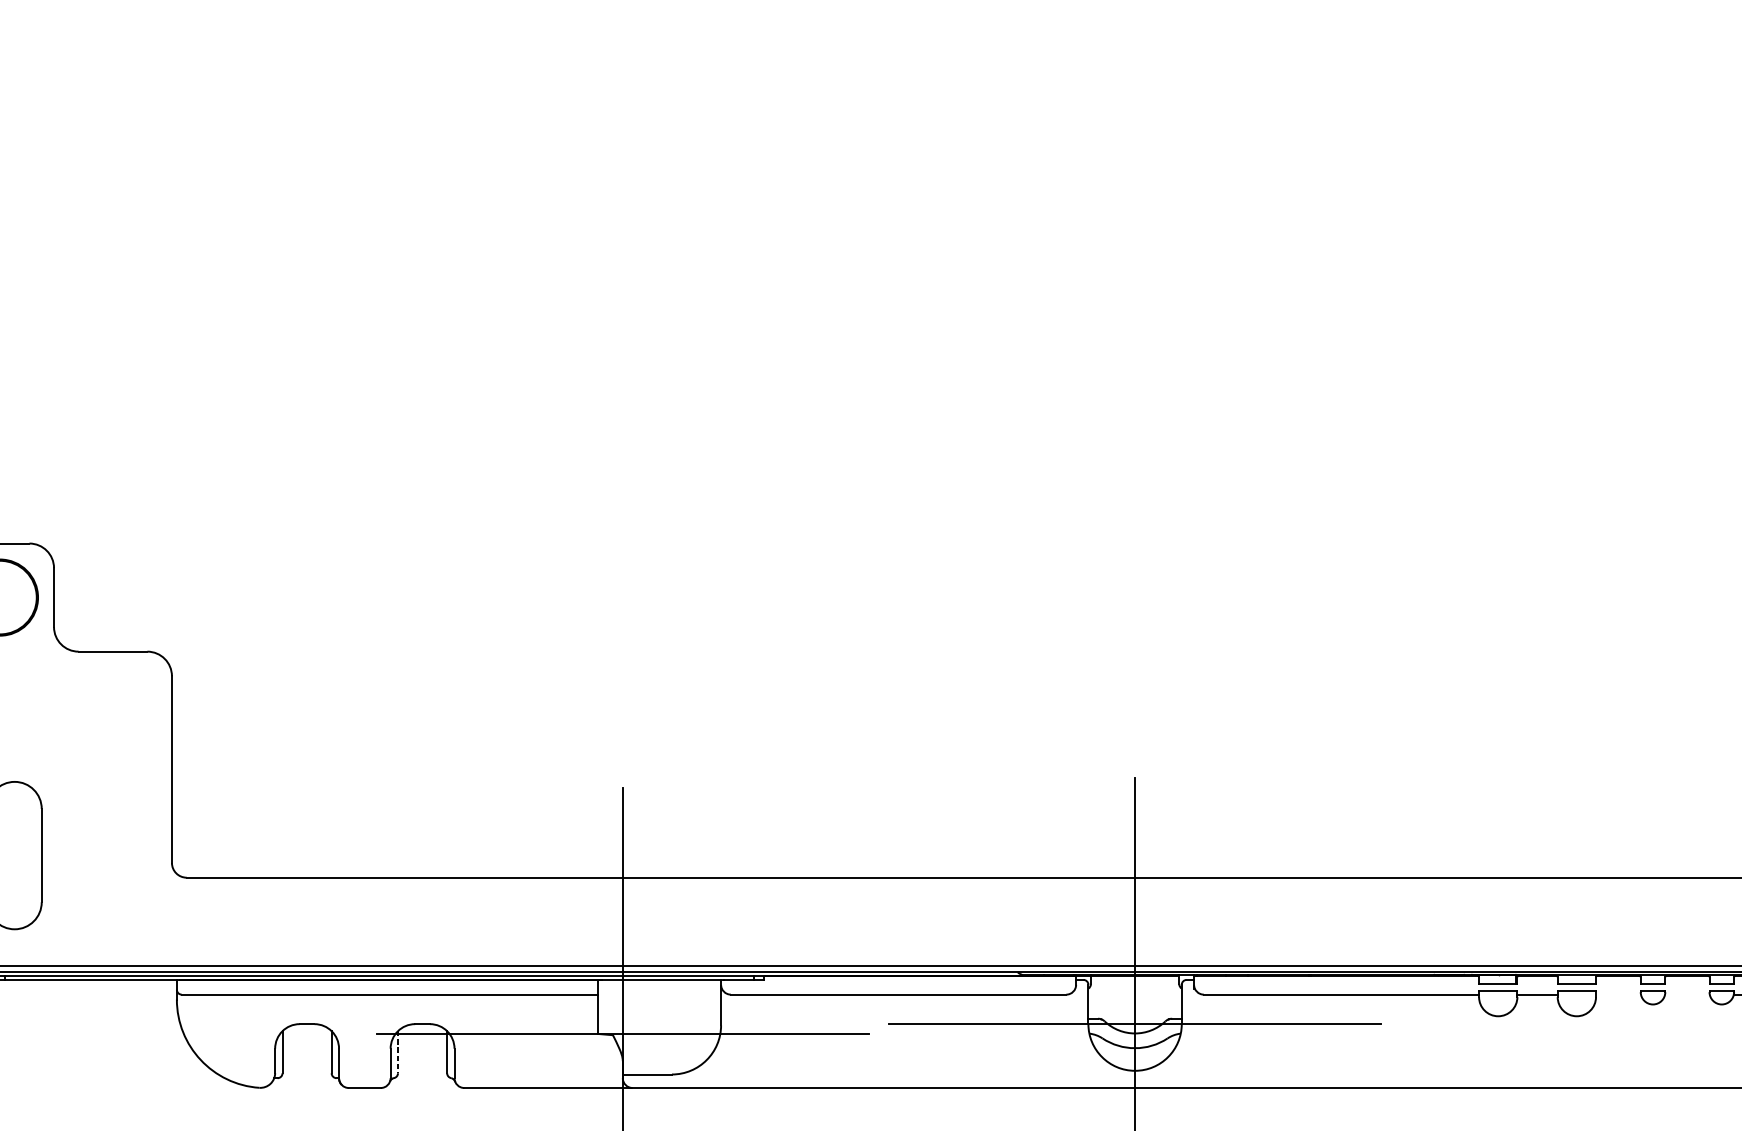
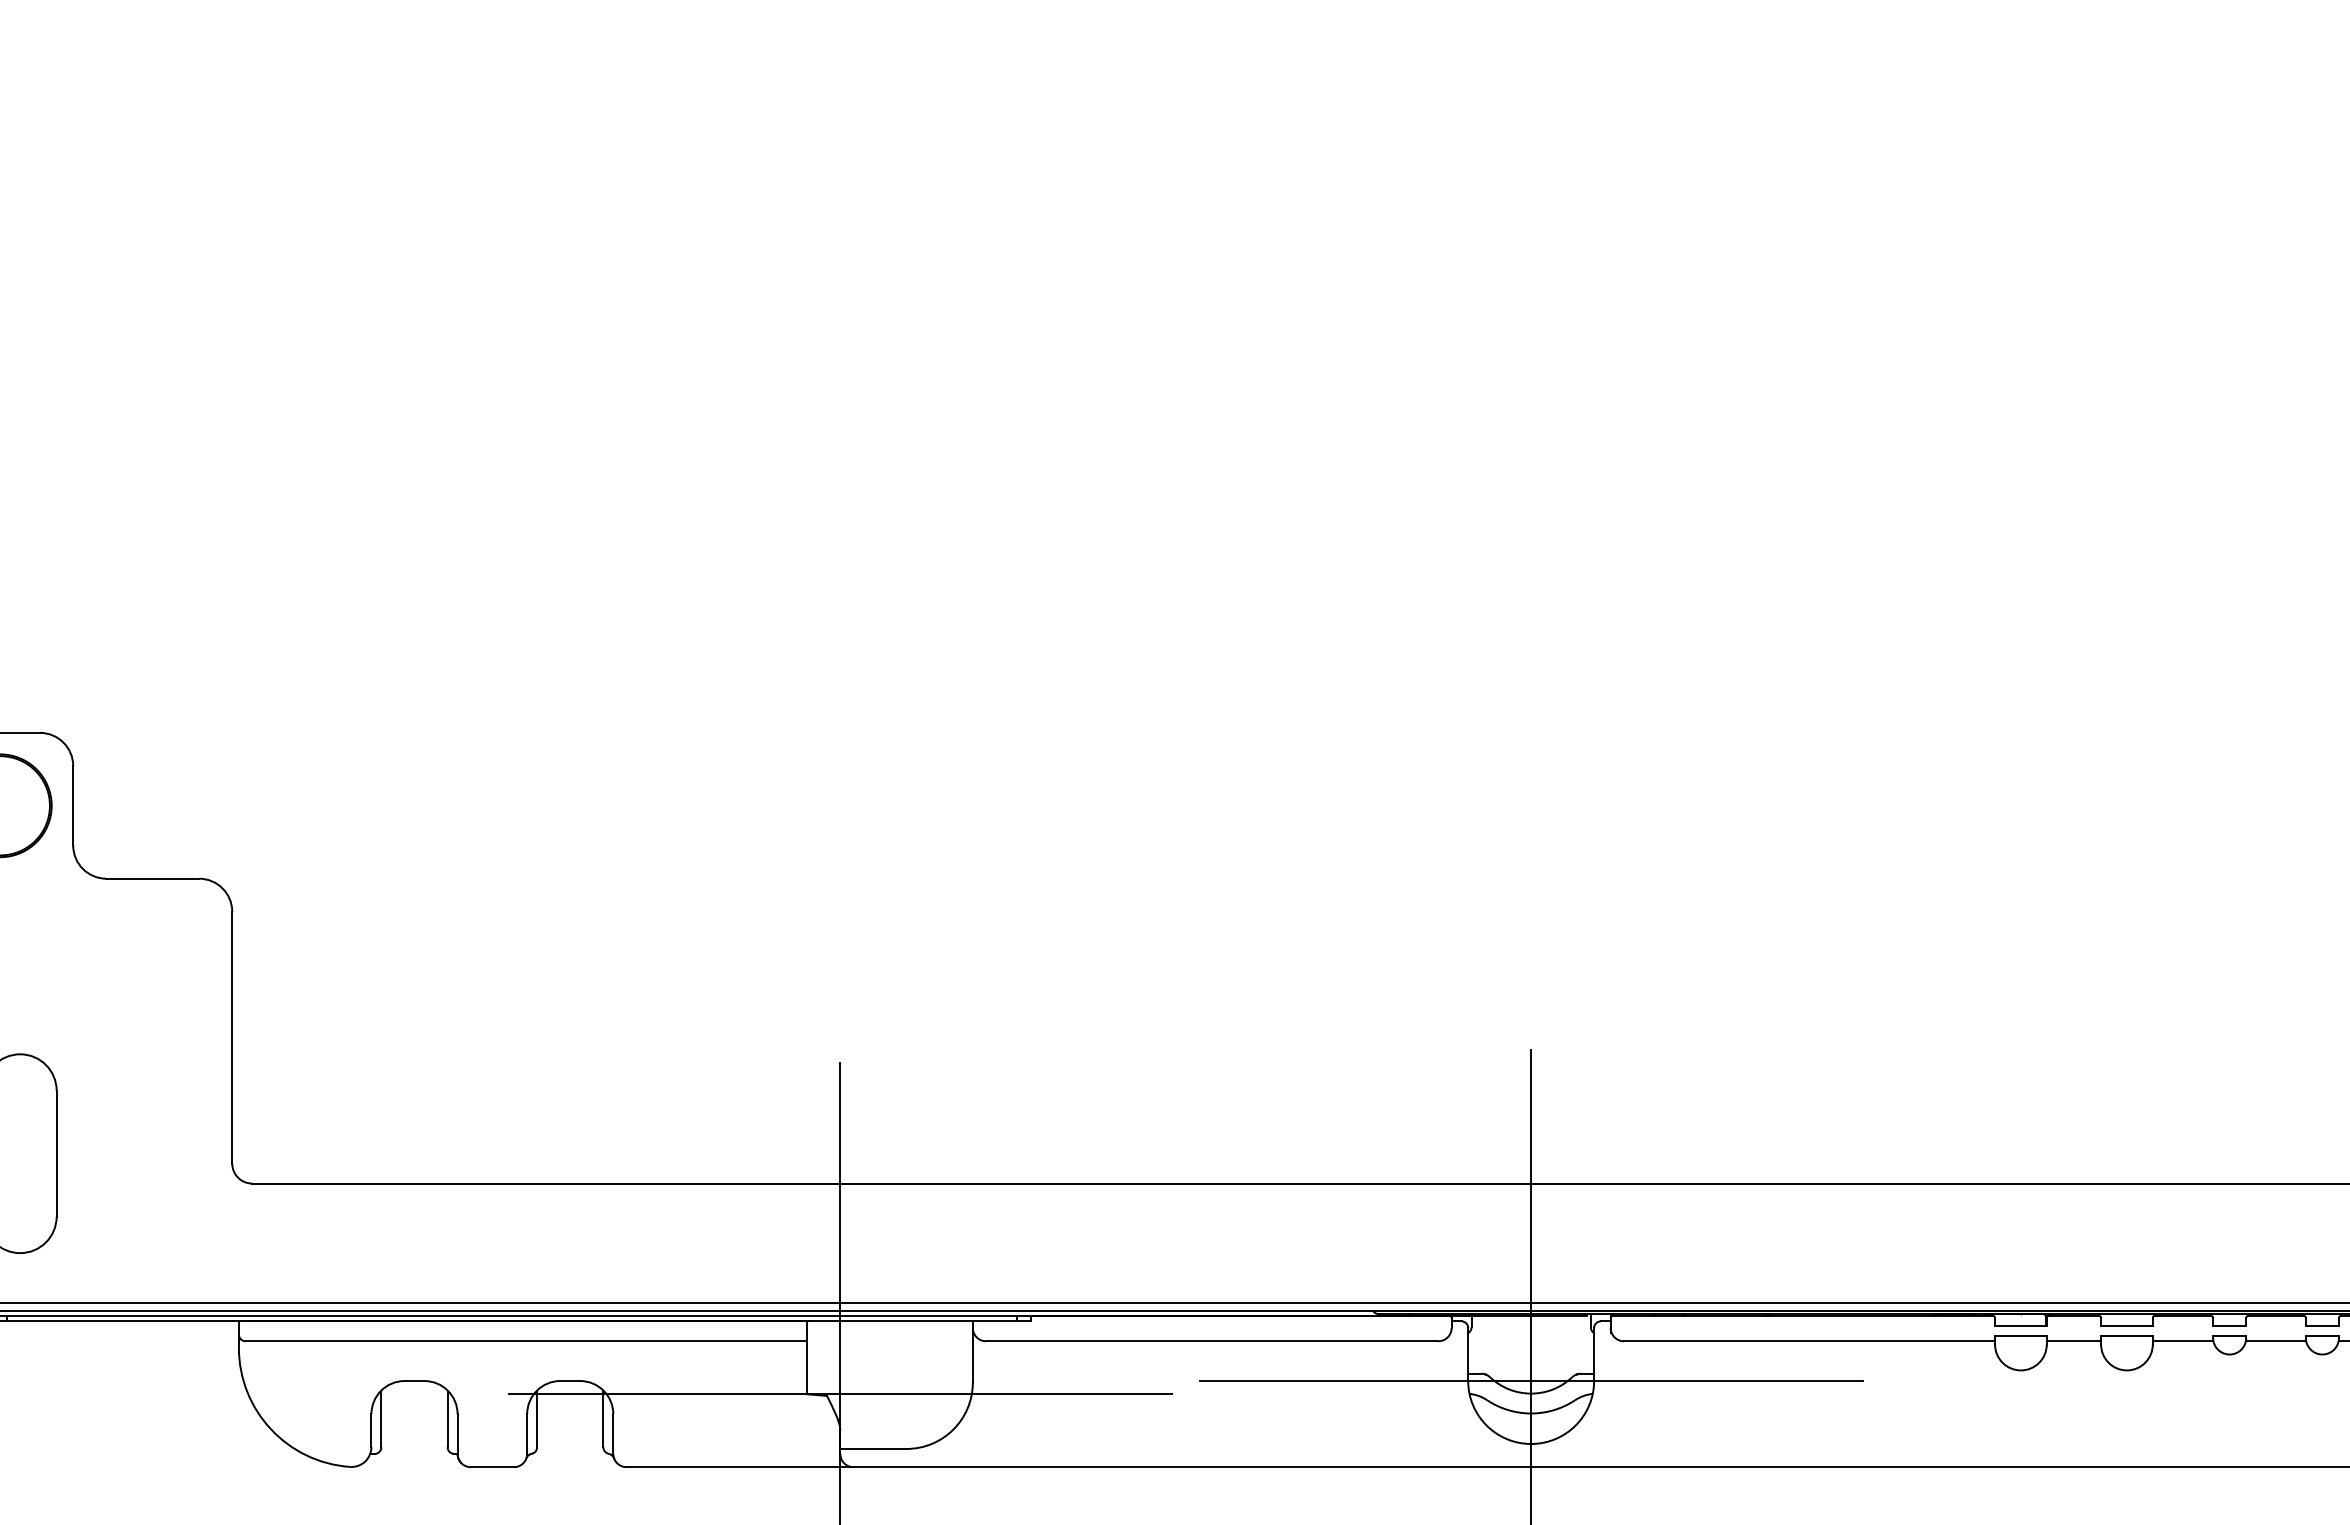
line: (1618, 994) -> (2182, 1341), added
line: (1687, 994) -> (2275, 1341), added
line: (398, 1052) -> (537, 1419), dashed -> solid

